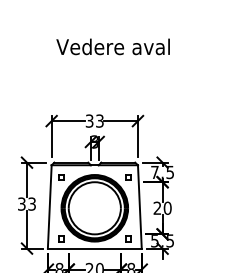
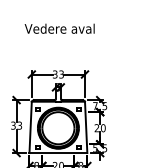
text: (112, 46) -> (59, 28), moved

